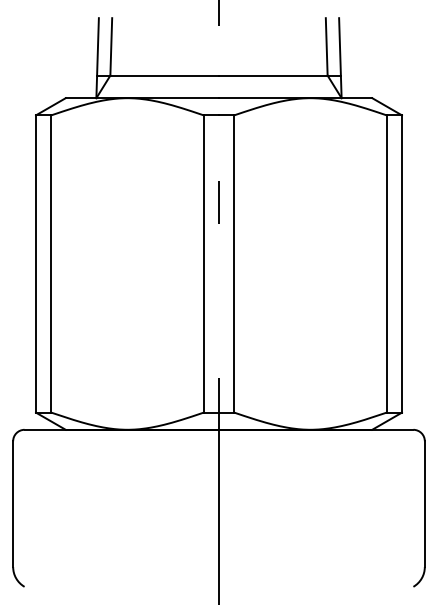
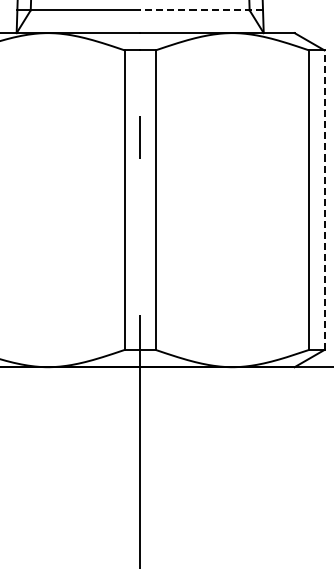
line: (279, 75) -> (201, 10), solid -> dashed
line: (401, 264) -> (324, 200), solid -> dashed

